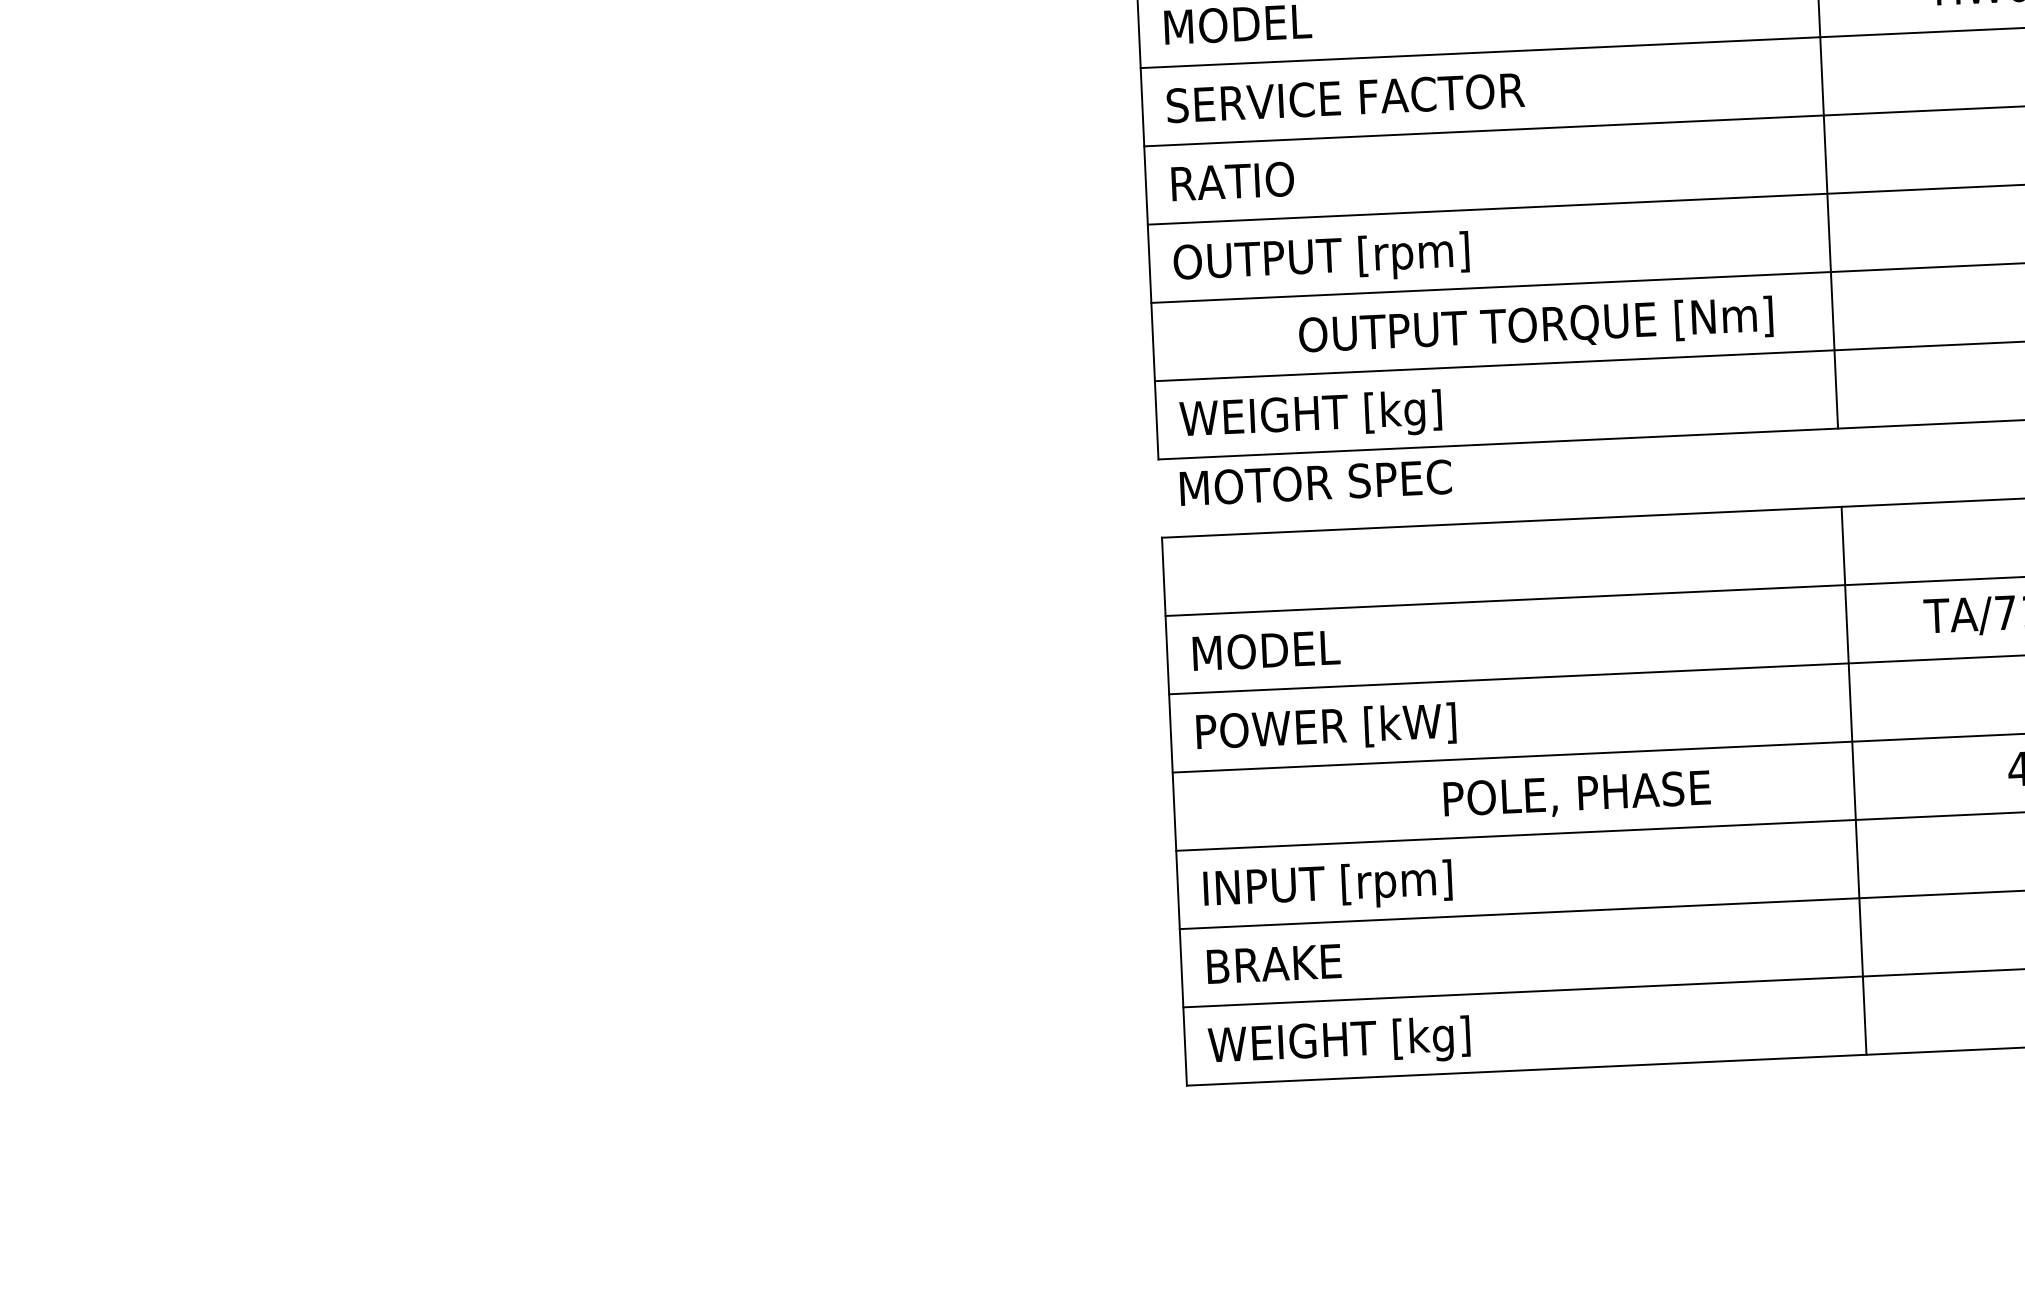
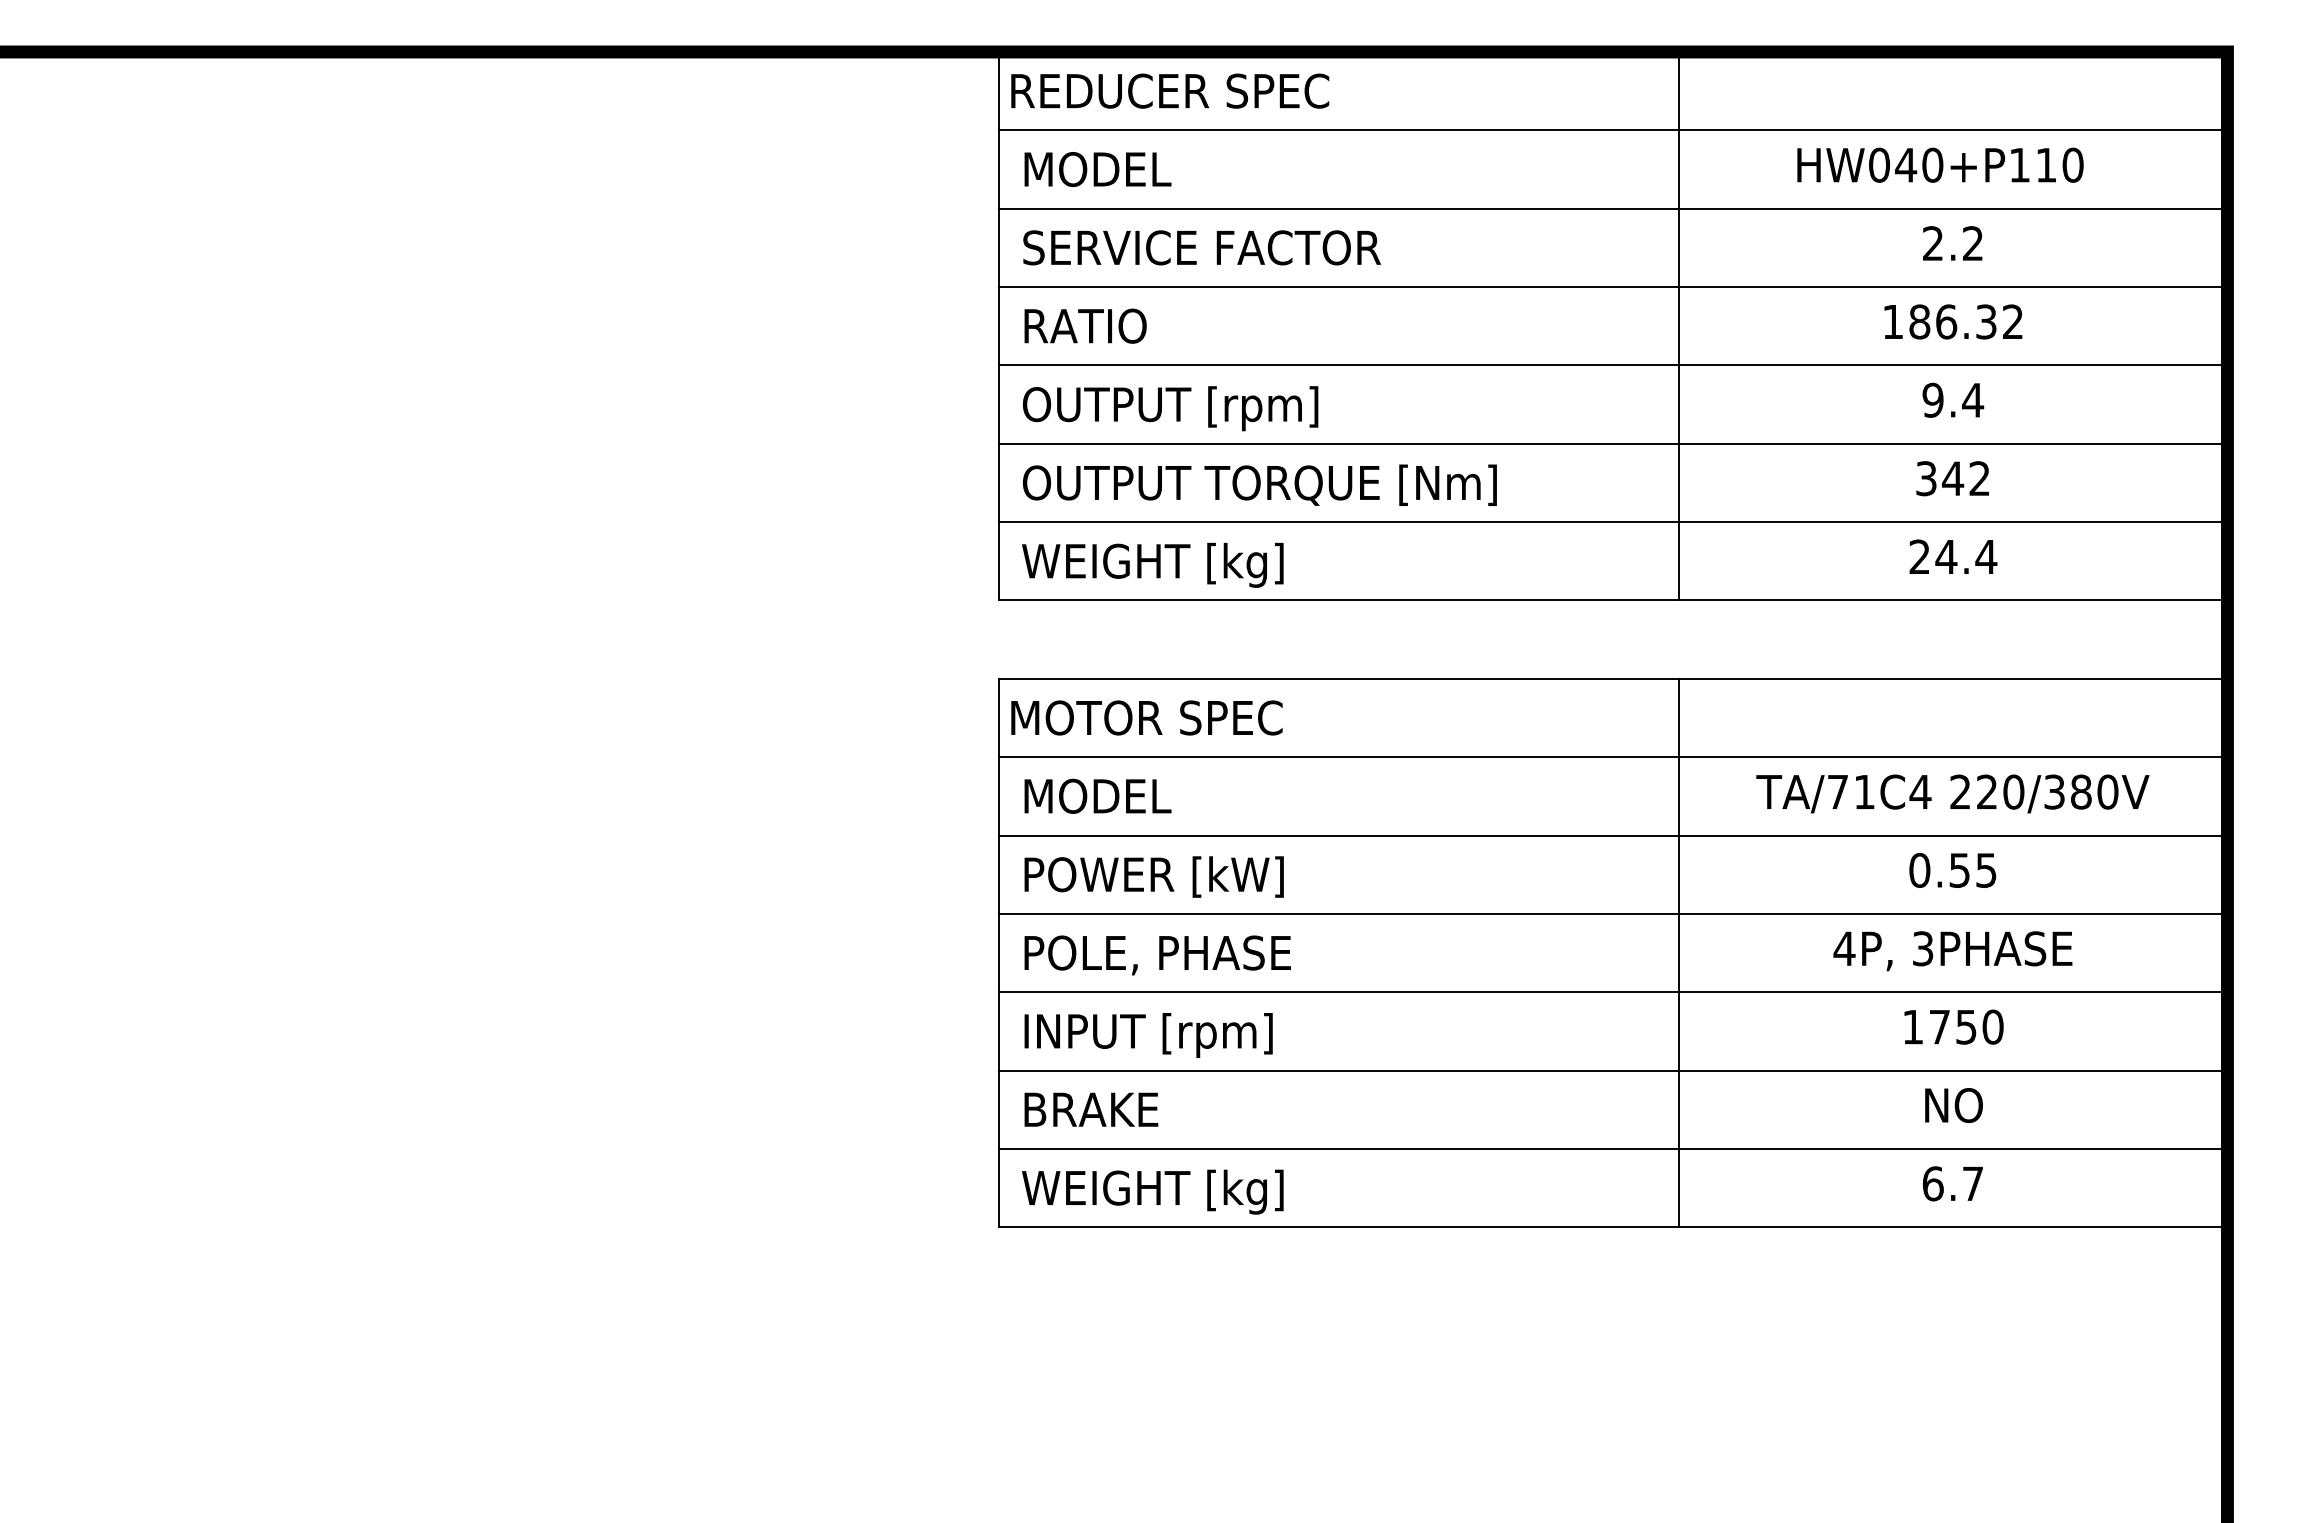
text: (1535, 326) -> (1259, 484), moved
text: (1315, 482) -> (1146, 717), moved
text: (1576, 795) -> (1157, 955), moved

